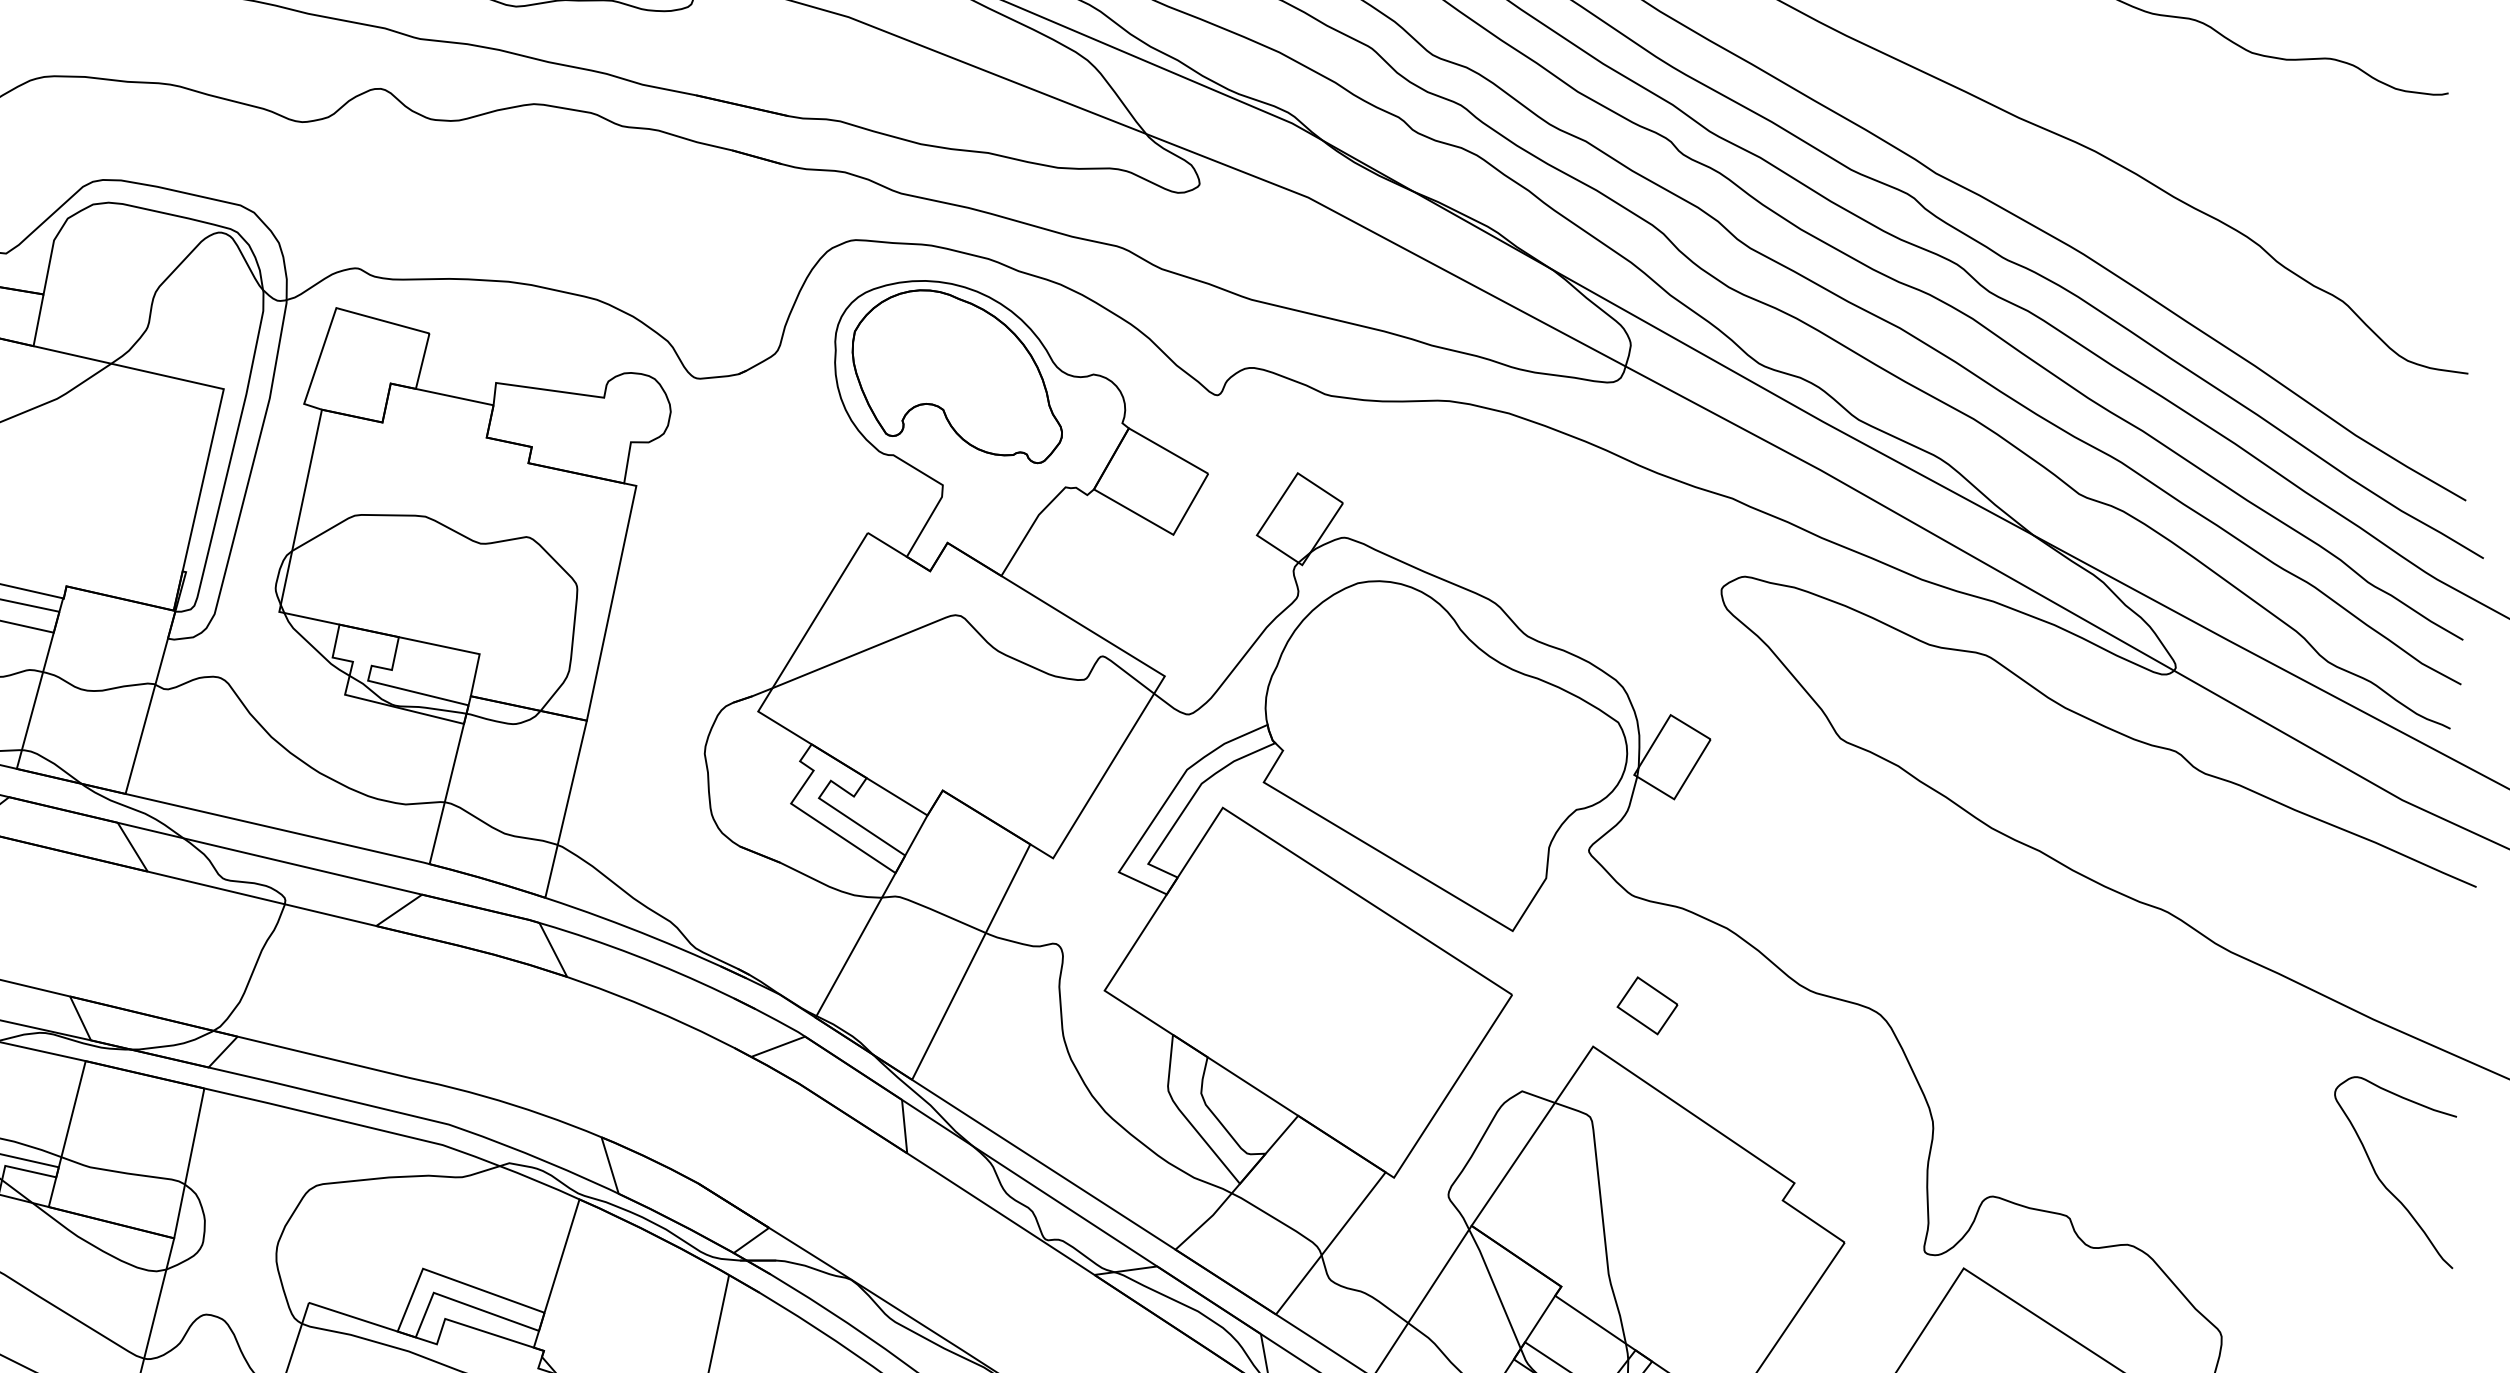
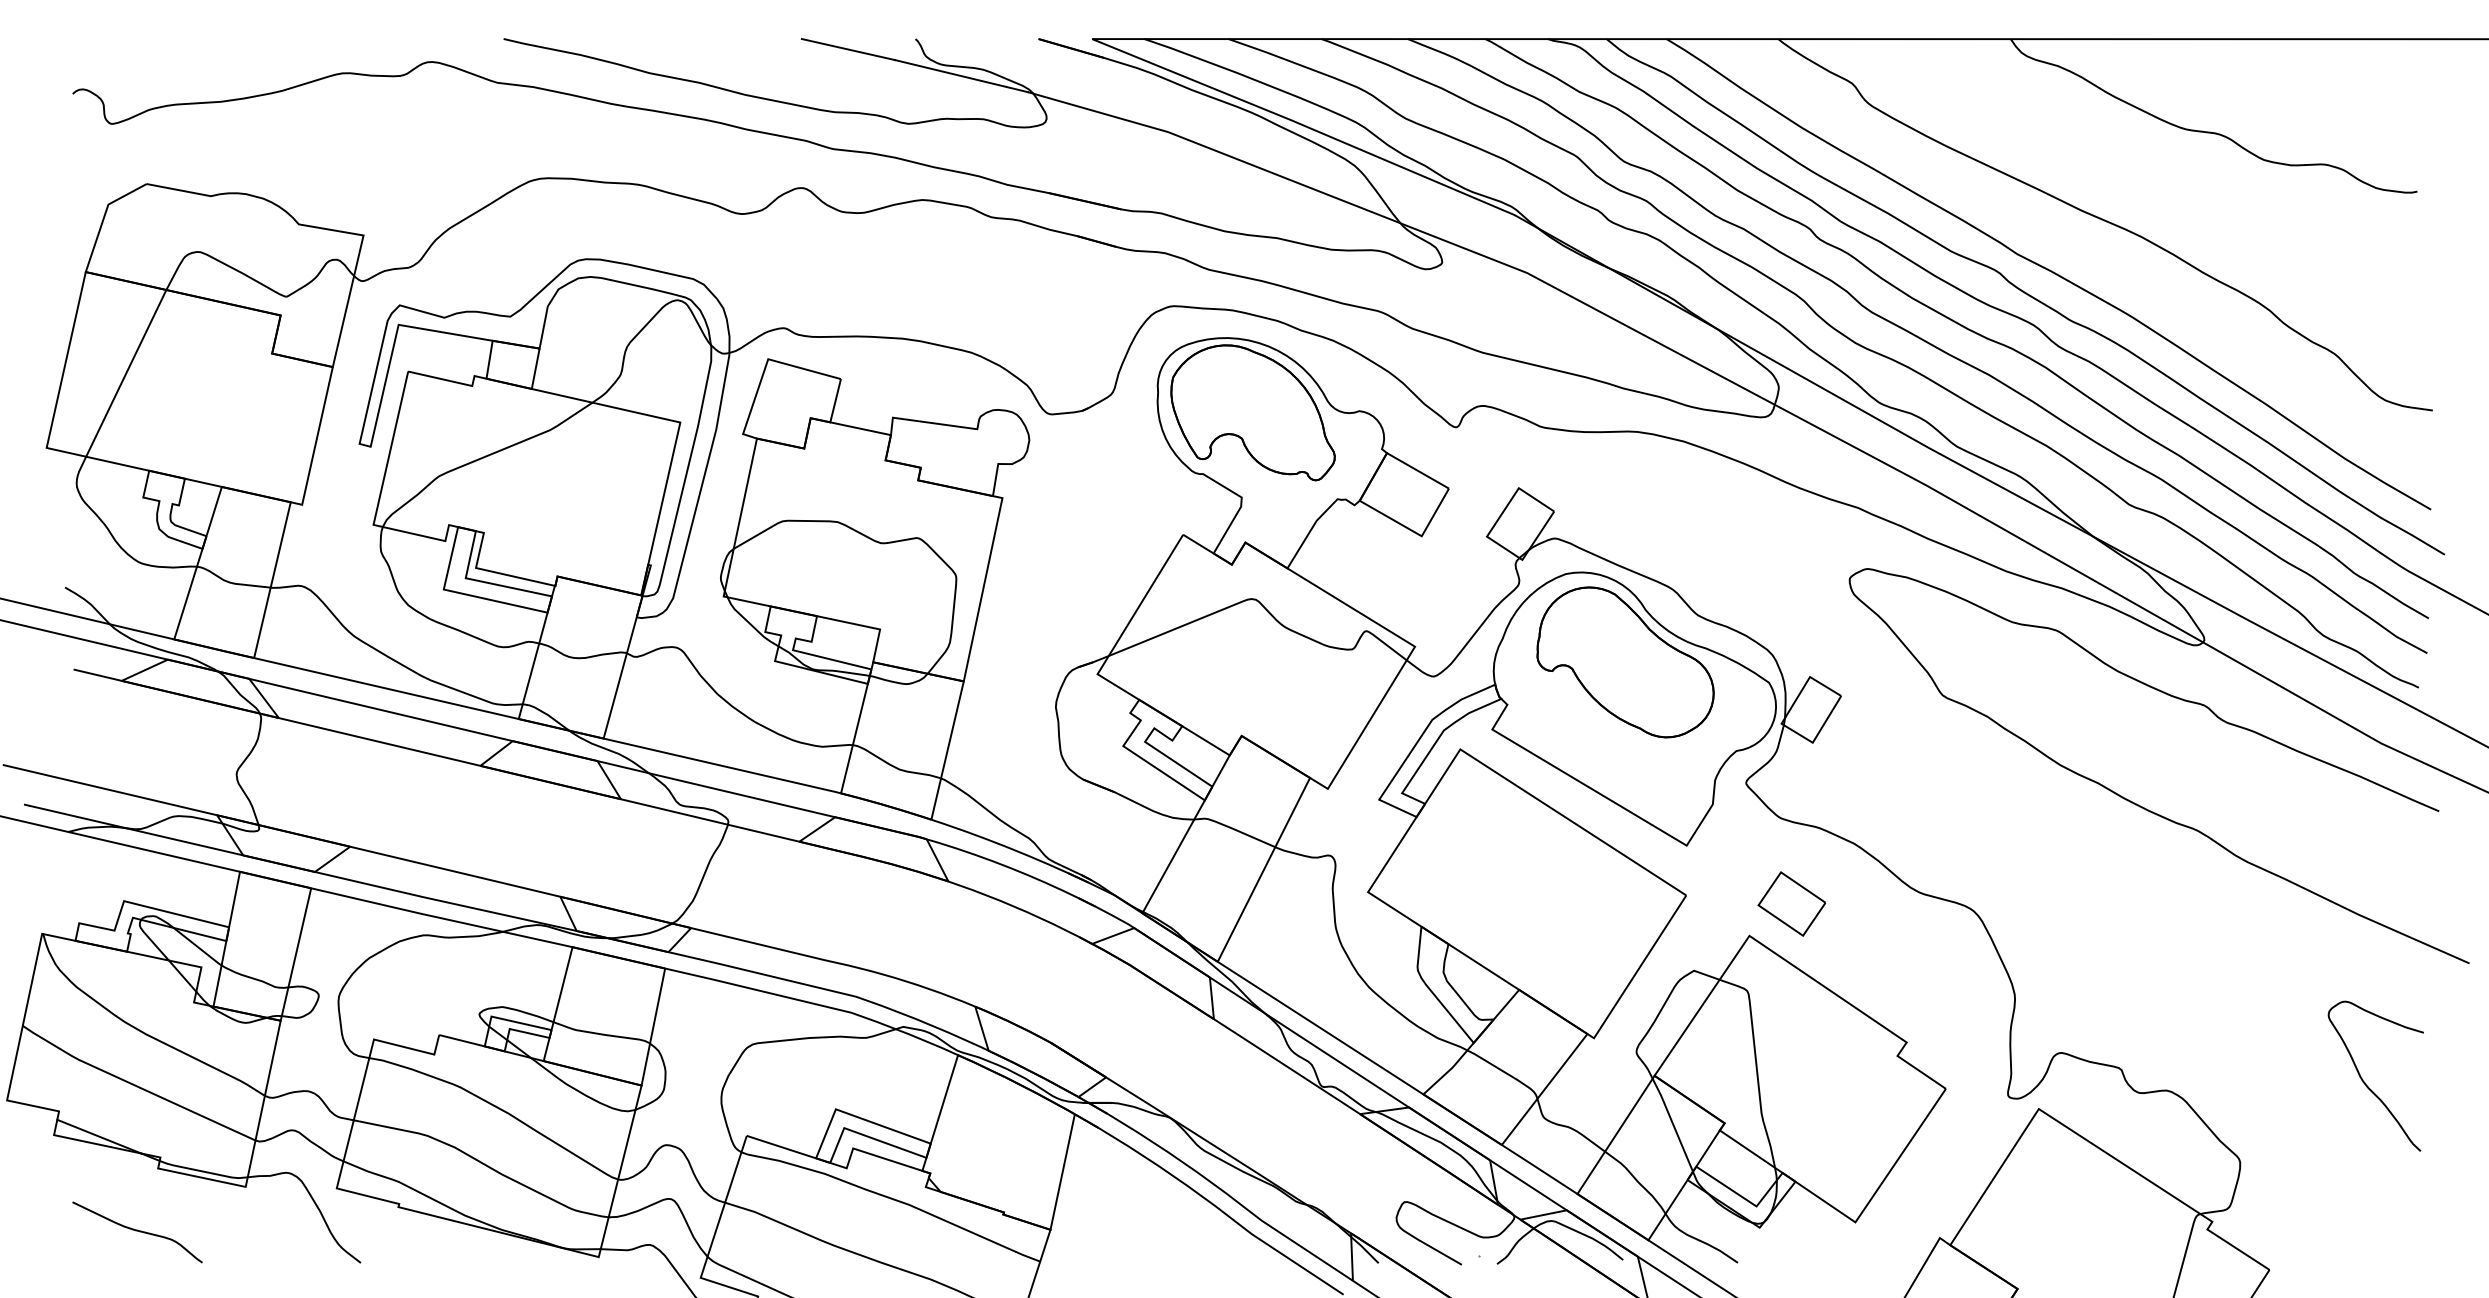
part: (1434, 696) -> (1625, 662), added
part: (1646, 1005) -> (1791, 903), size x1.43
curve: (2383, 1181) -> (2366, 1083), moved

